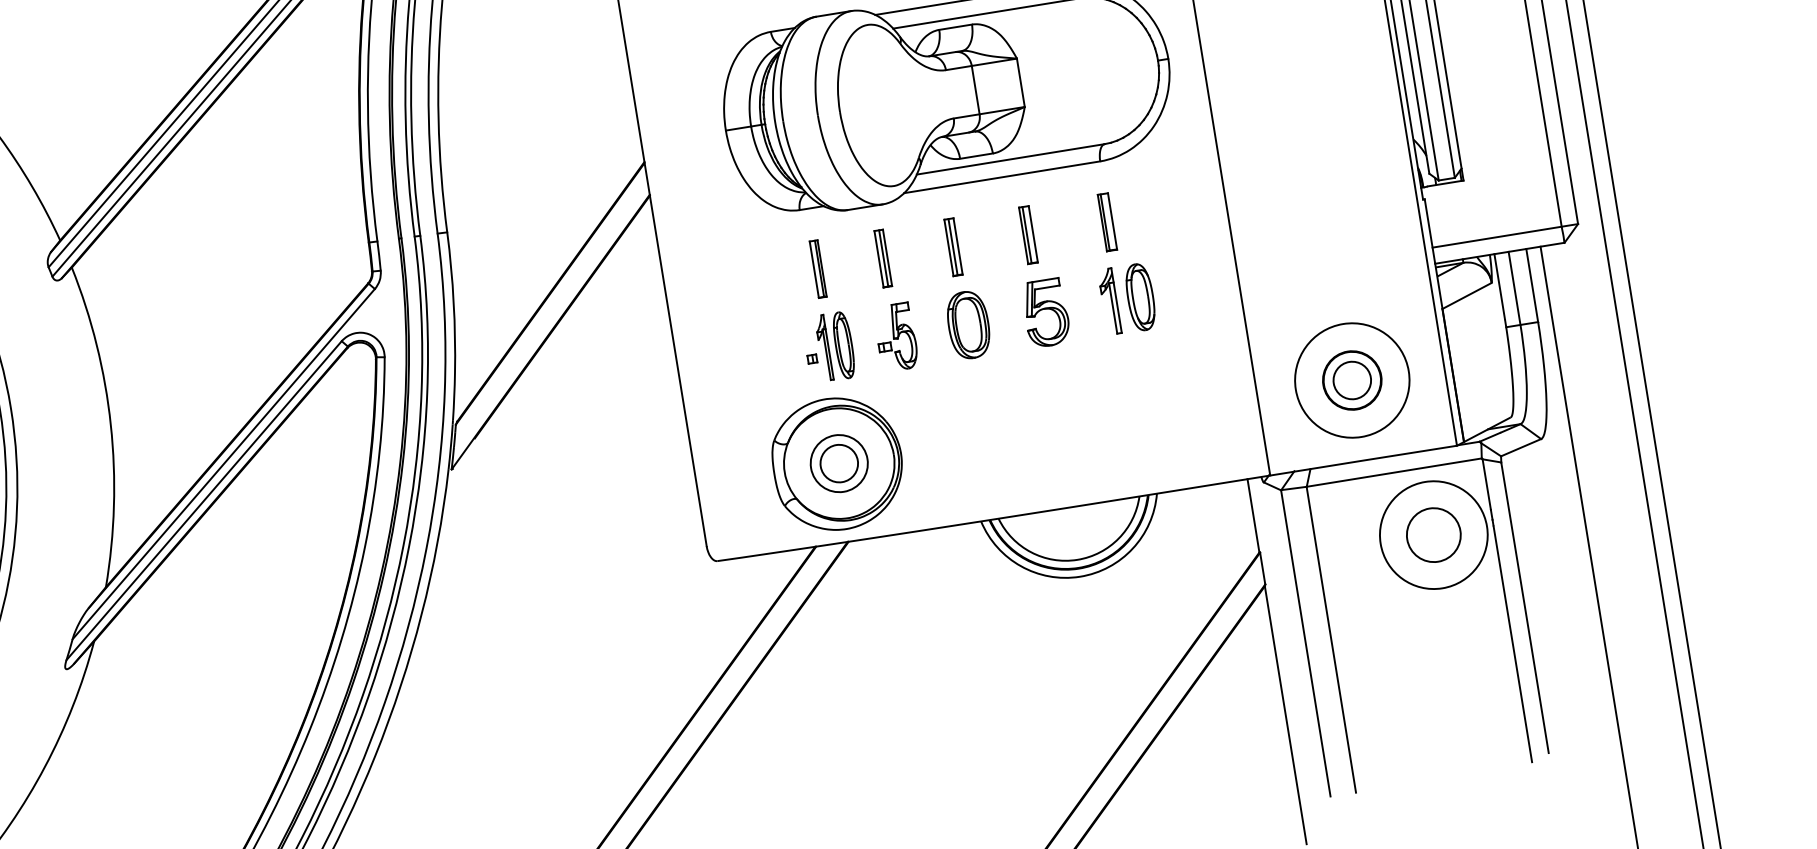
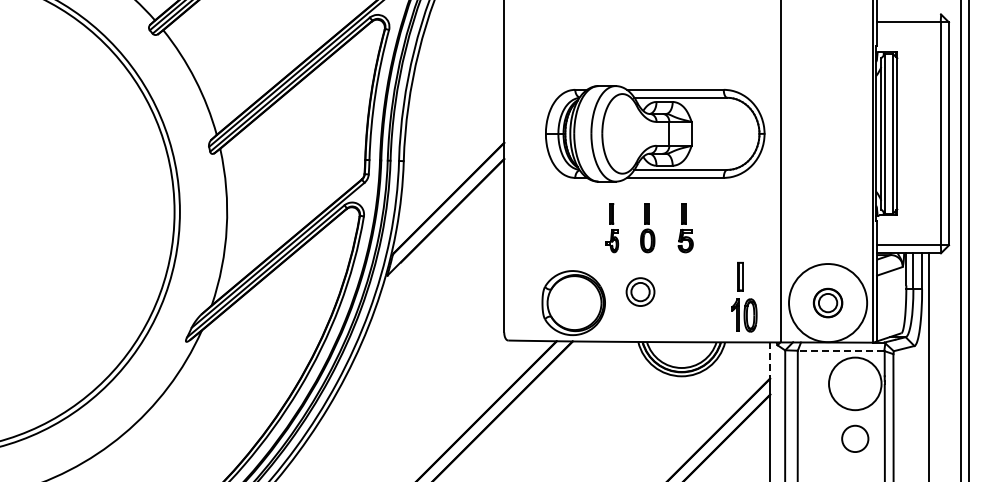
part: (1121, 260) -> (744, 296), moved
part: (1039, 274) -> (685, 227), size x0.7
part: (962, 286) -> (647, 227), size x0.7
part: (889, 298) -> (611, 227), size x0.7
part: (822, 309) -> (578, 227), removed
circle: (1351, 381) -> (827, 303), size x1.4
part: (838, 462) -> (640, 291), moved
line: (1392, 472) -> (840, 350), solid -> dashed
line: (1252, 517) -> (769, 361), solid -> dashed
circle: (1434, 534) -> (855, 438), moved

